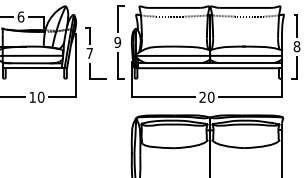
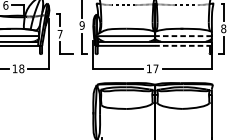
line: (245, 55) -> (183, 35), solid -> dashed
line: (245, 68) -> (183, 46), solid -> dashed
text: (206, 96) -> (152, 68), 20 -> 17
text: (40, 97) -> (21, 68), 10 -> 18

